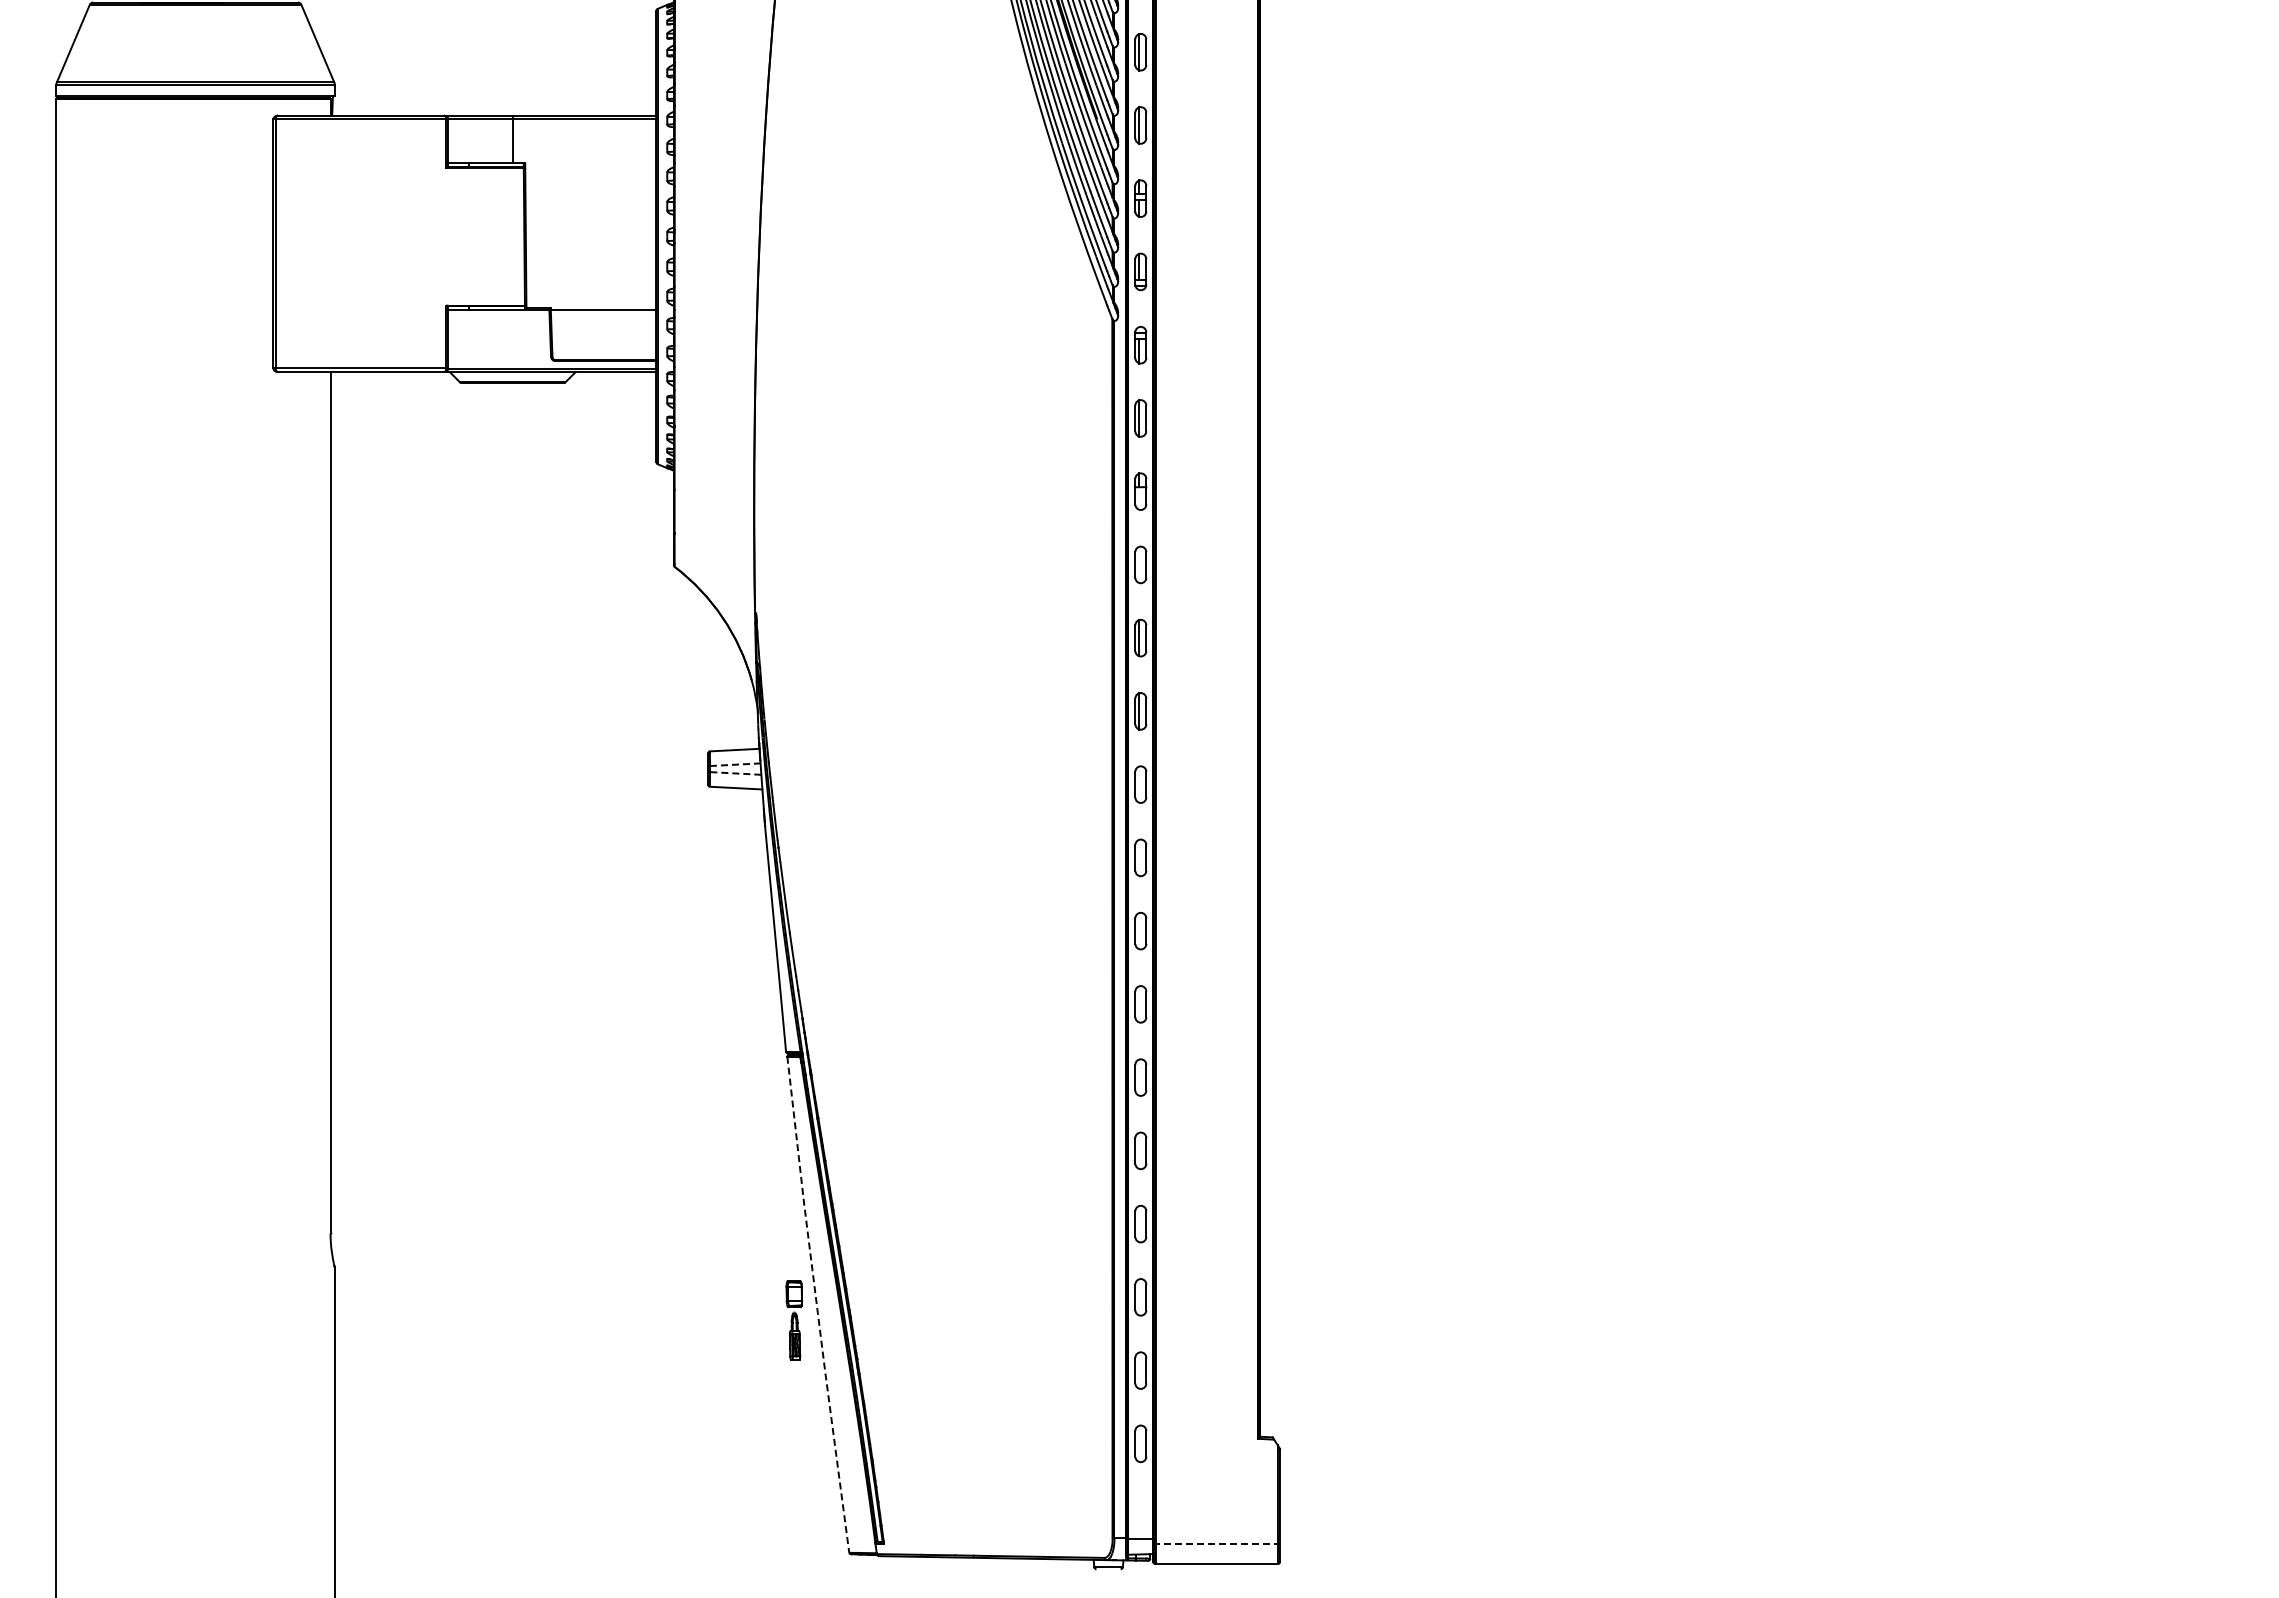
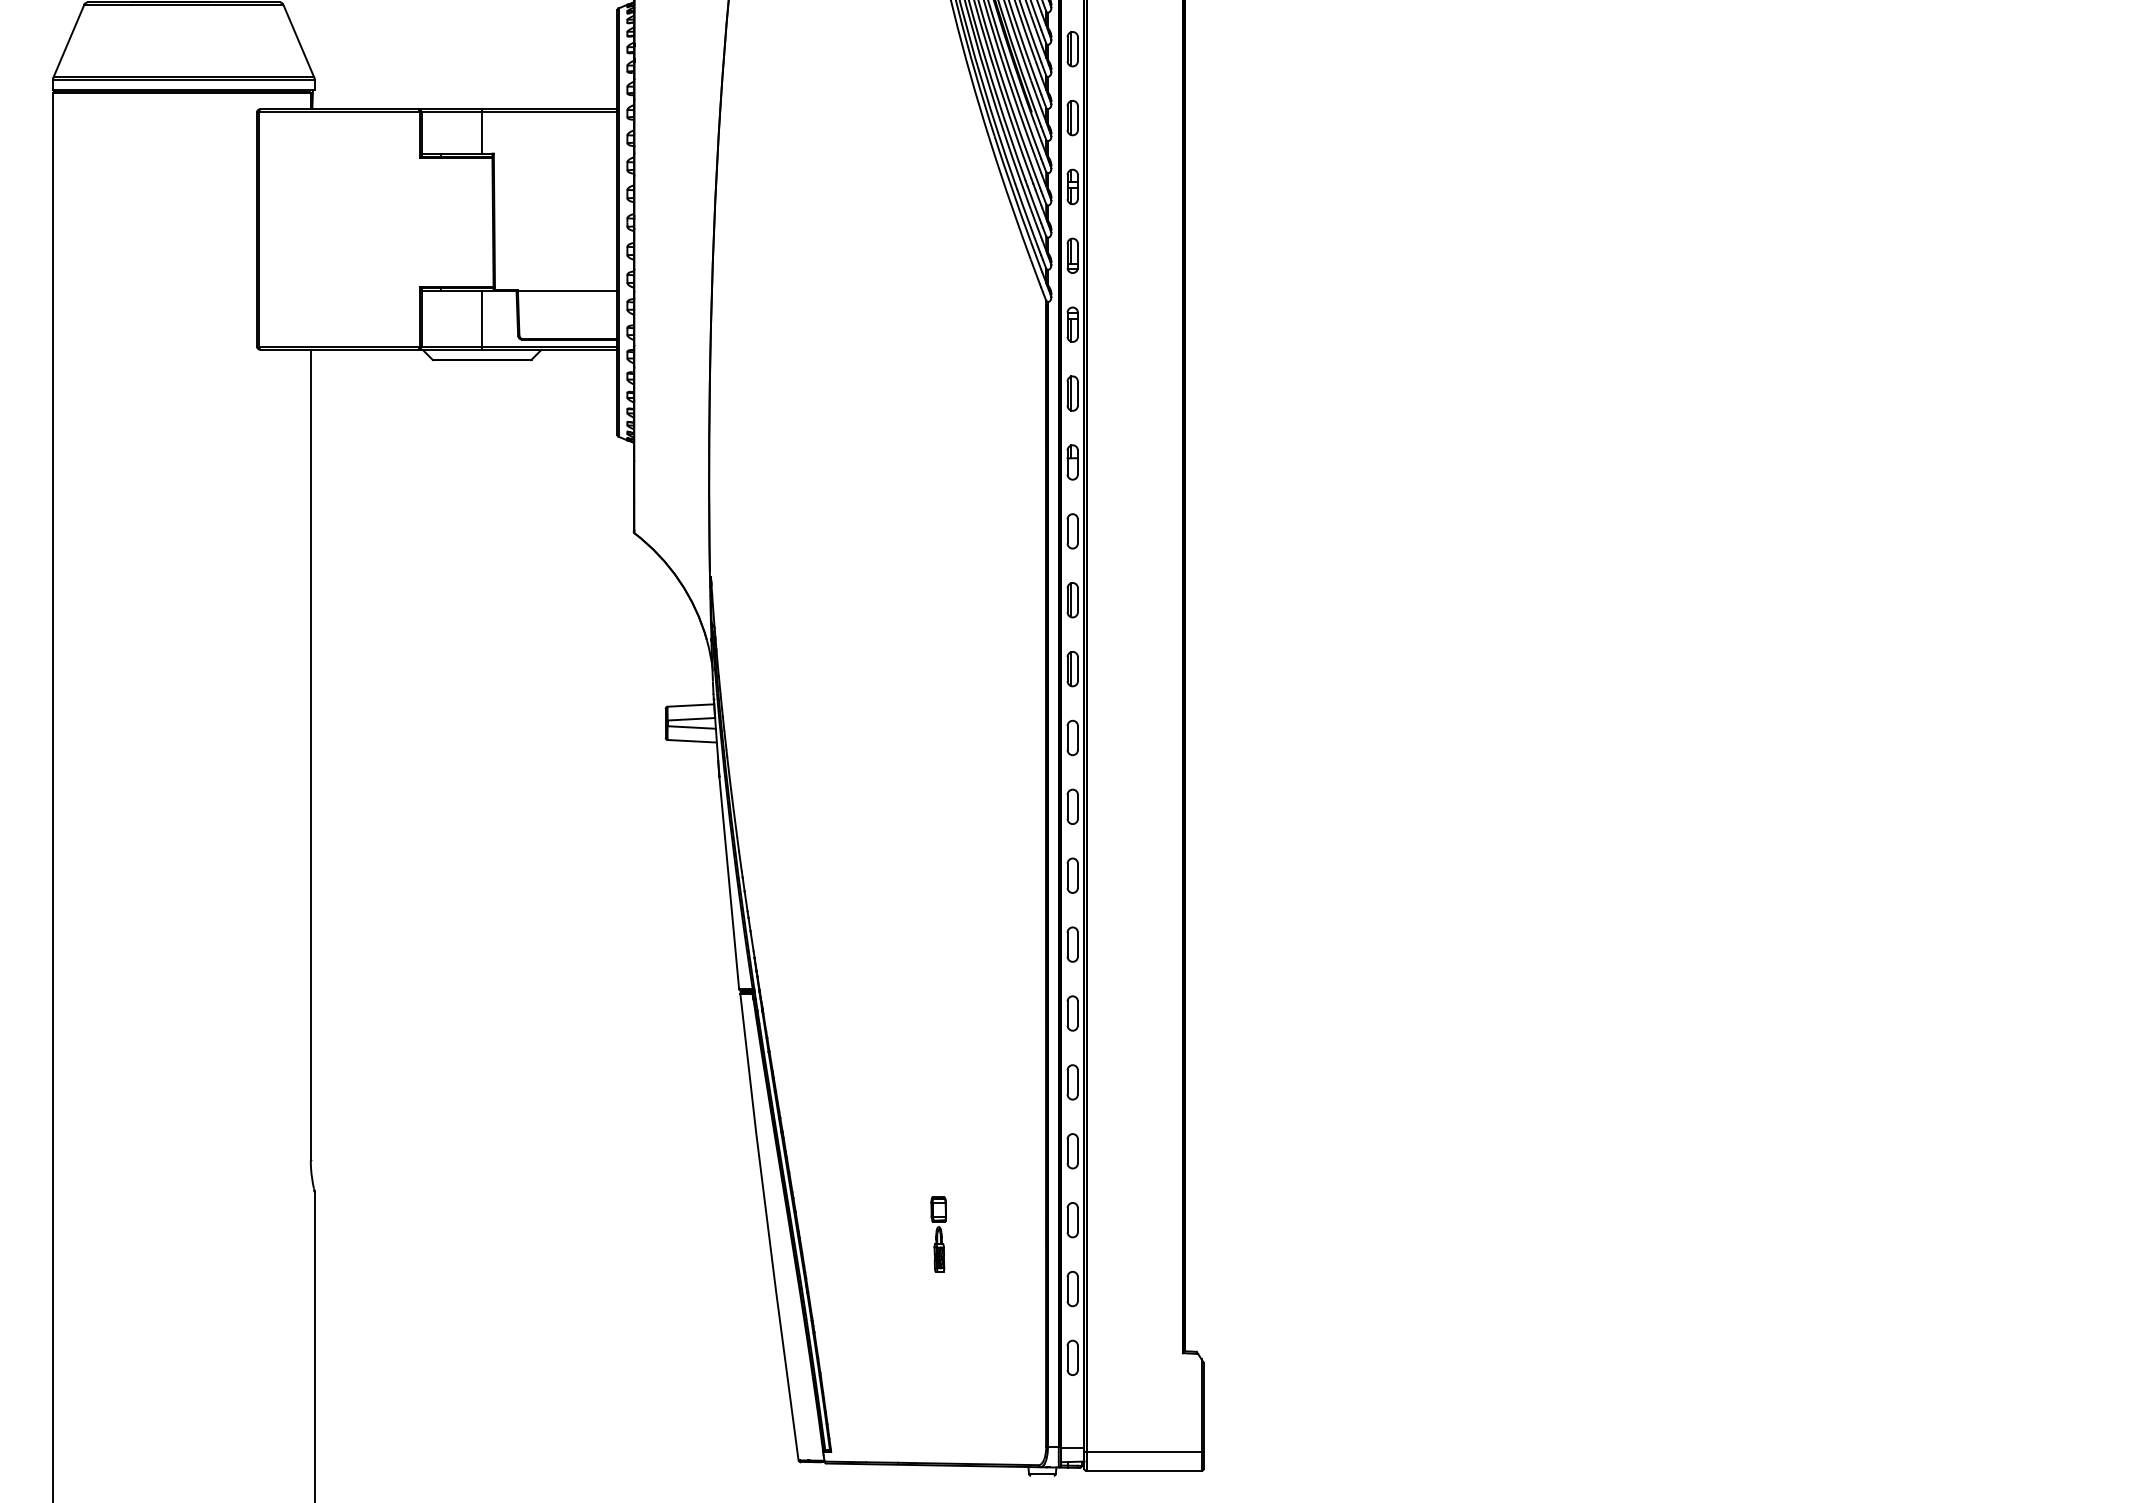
line: (512, 340) -> (481, 320), added
line: (735, 764) -> (691, 719), dashed -> solid
line: (735, 773) -> (691, 727), dashed -> solid
line: (816, 1305) -> (767, 1227), dashed -> solid
part: (793, 1320) -> (937, 1234), moved
line: (1217, 1543) -> (1144, 1451), dashed -> solid

